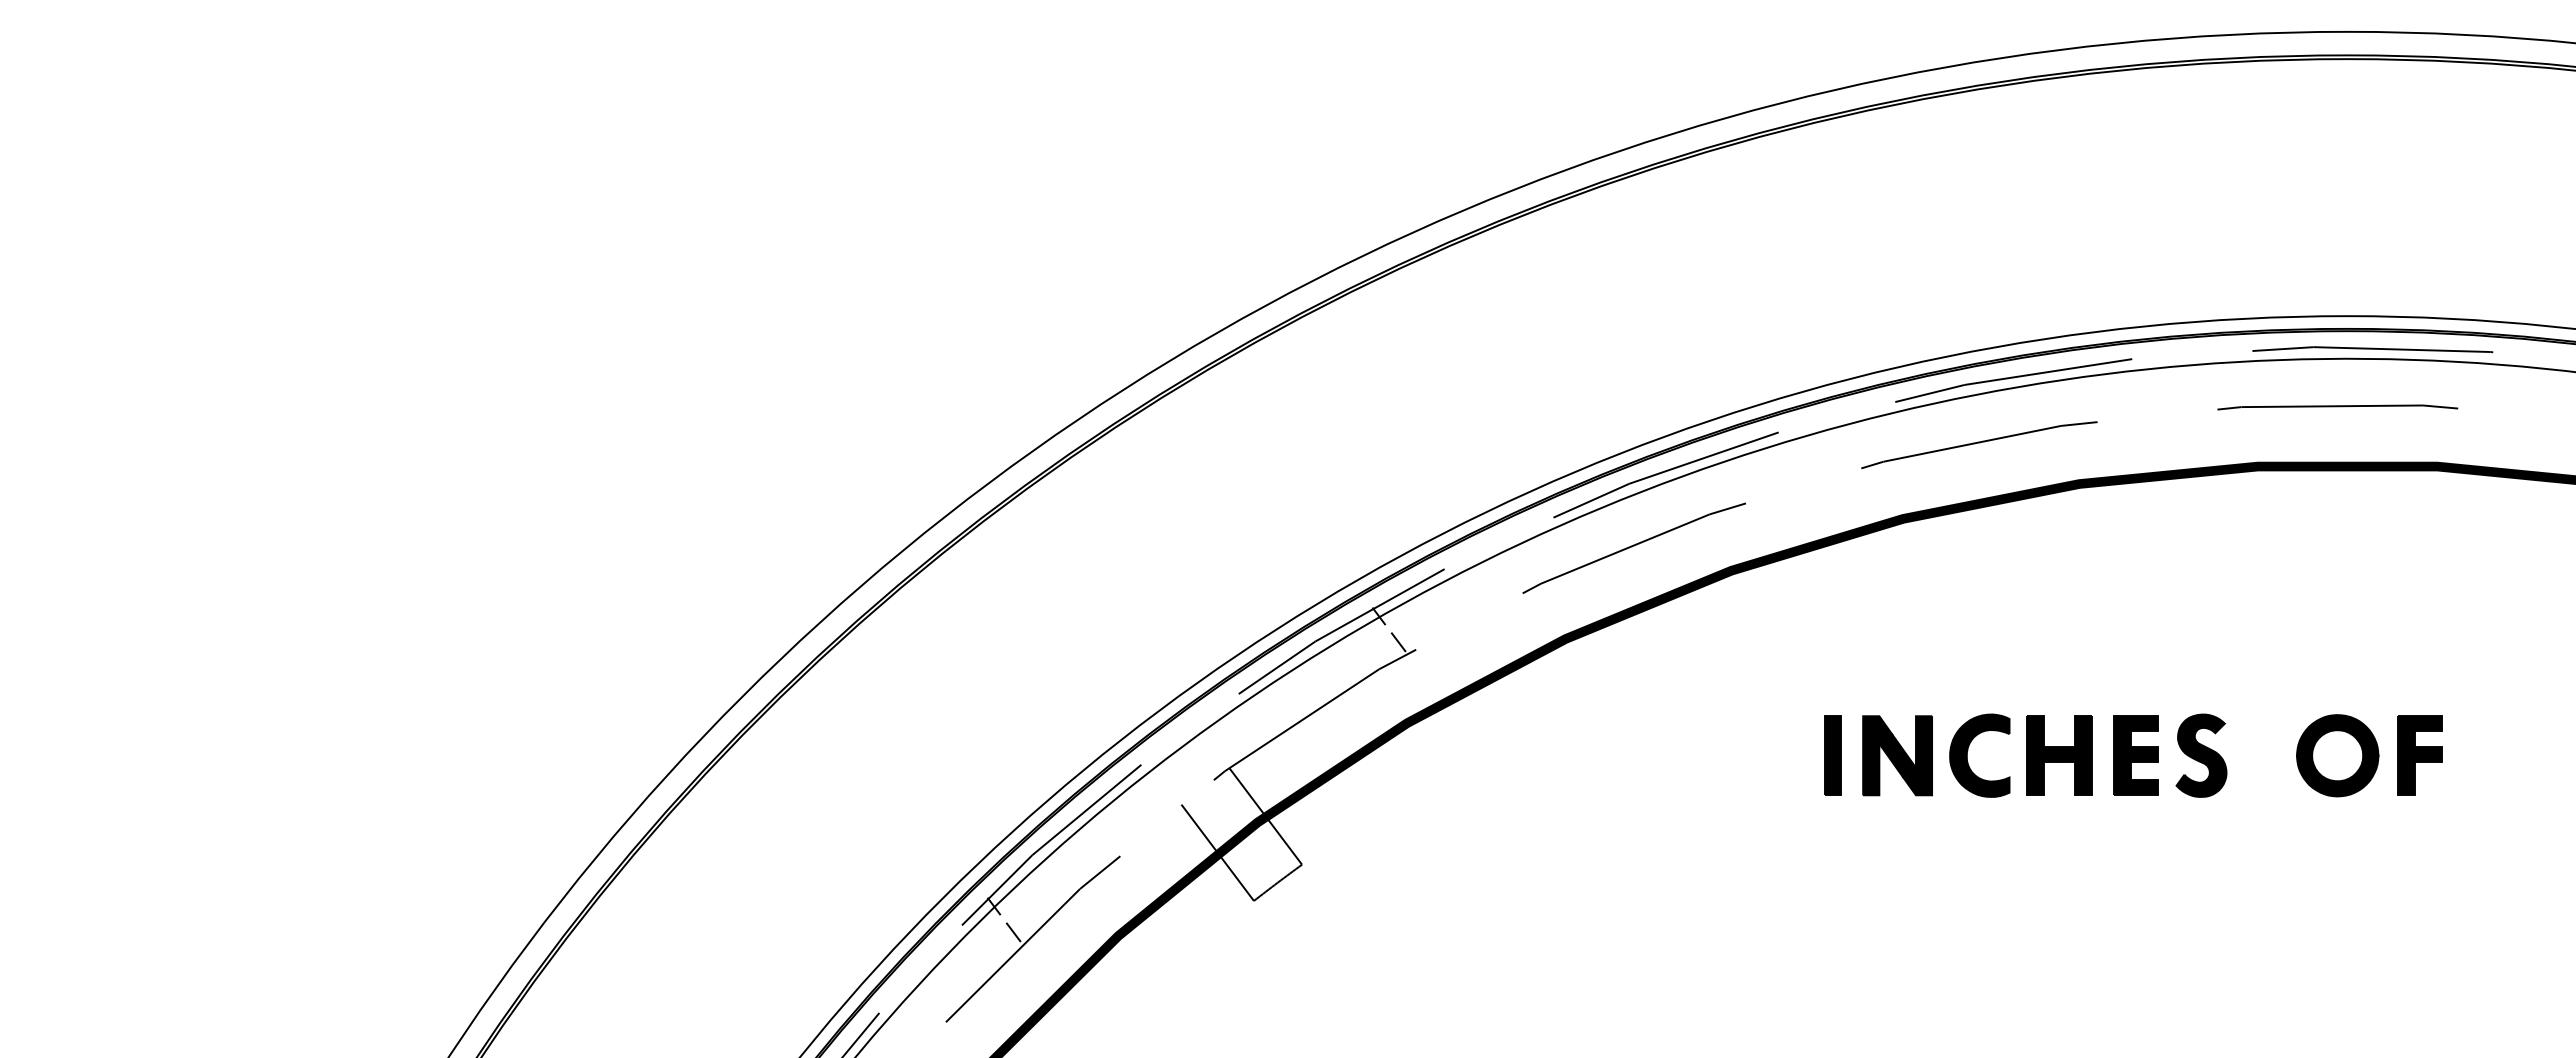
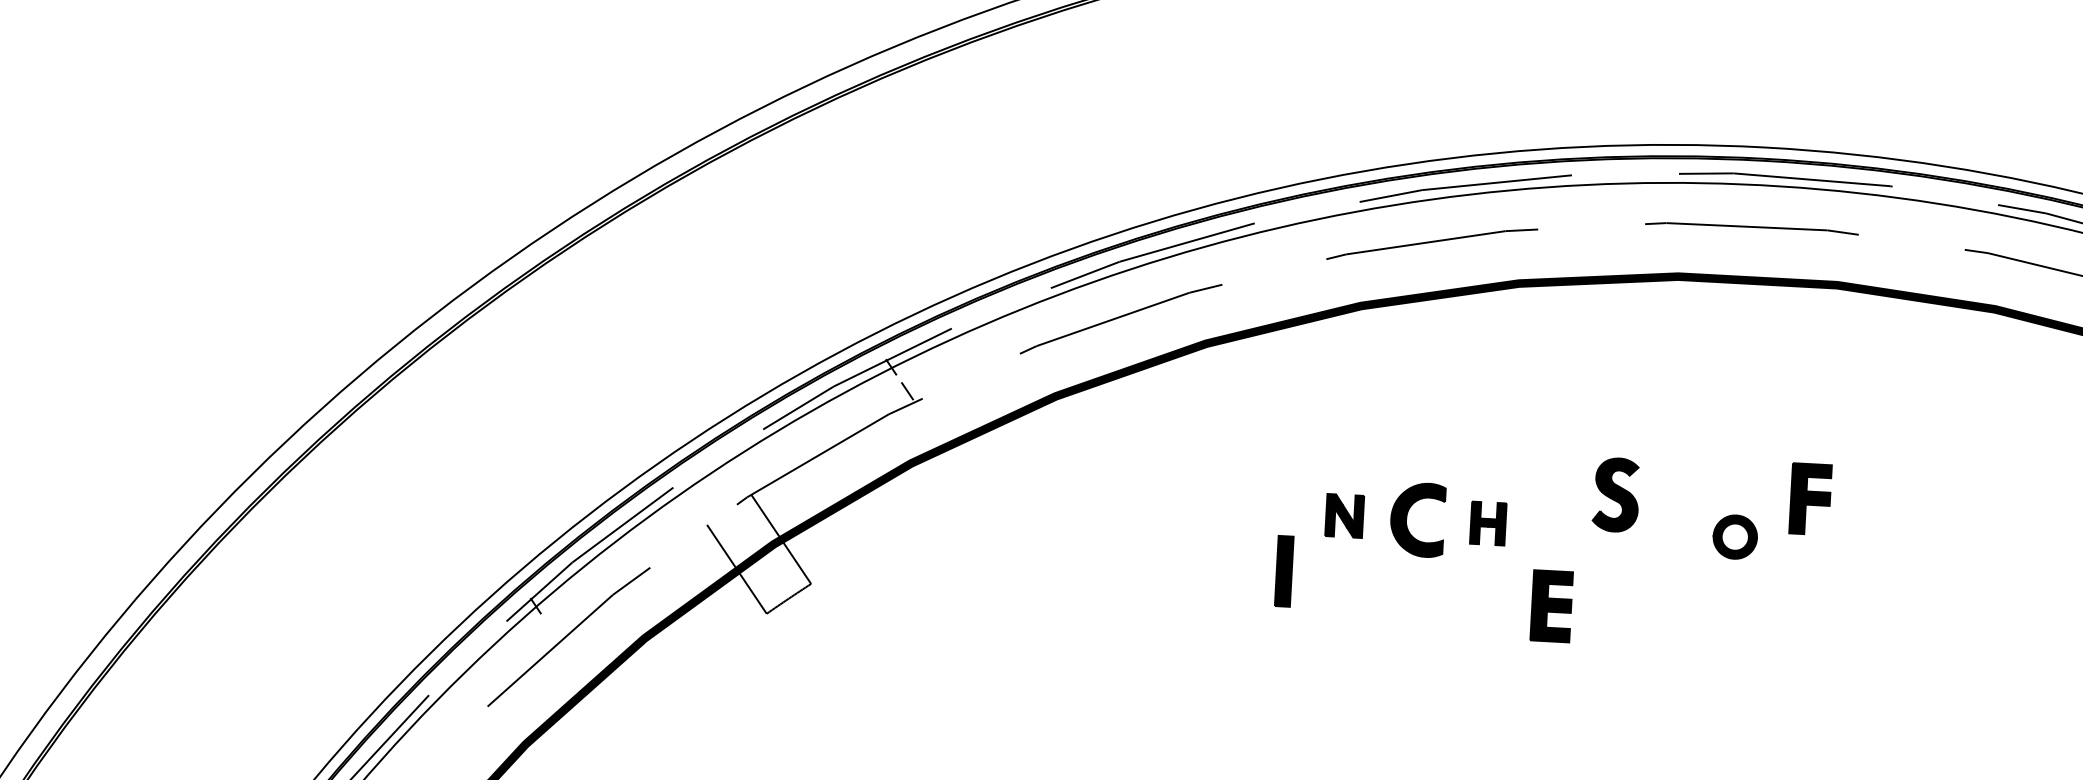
part: (1832, 755) -> (1283, 571), moved
part: (1897, 755) -> (1344, 515), size x0.6
part: (2059, 755) -> (1488, 523), size x0.6
part: (2135, 755) -> (1551, 606), moved
part: (2201, 755) -> (1616, 494), moved
part: (2337, 755) -> (1735, 536), size x0.6
part: (2419, 755) -> (1810, 499), moved
line: (1013, 932) -> (551, 630), removed

